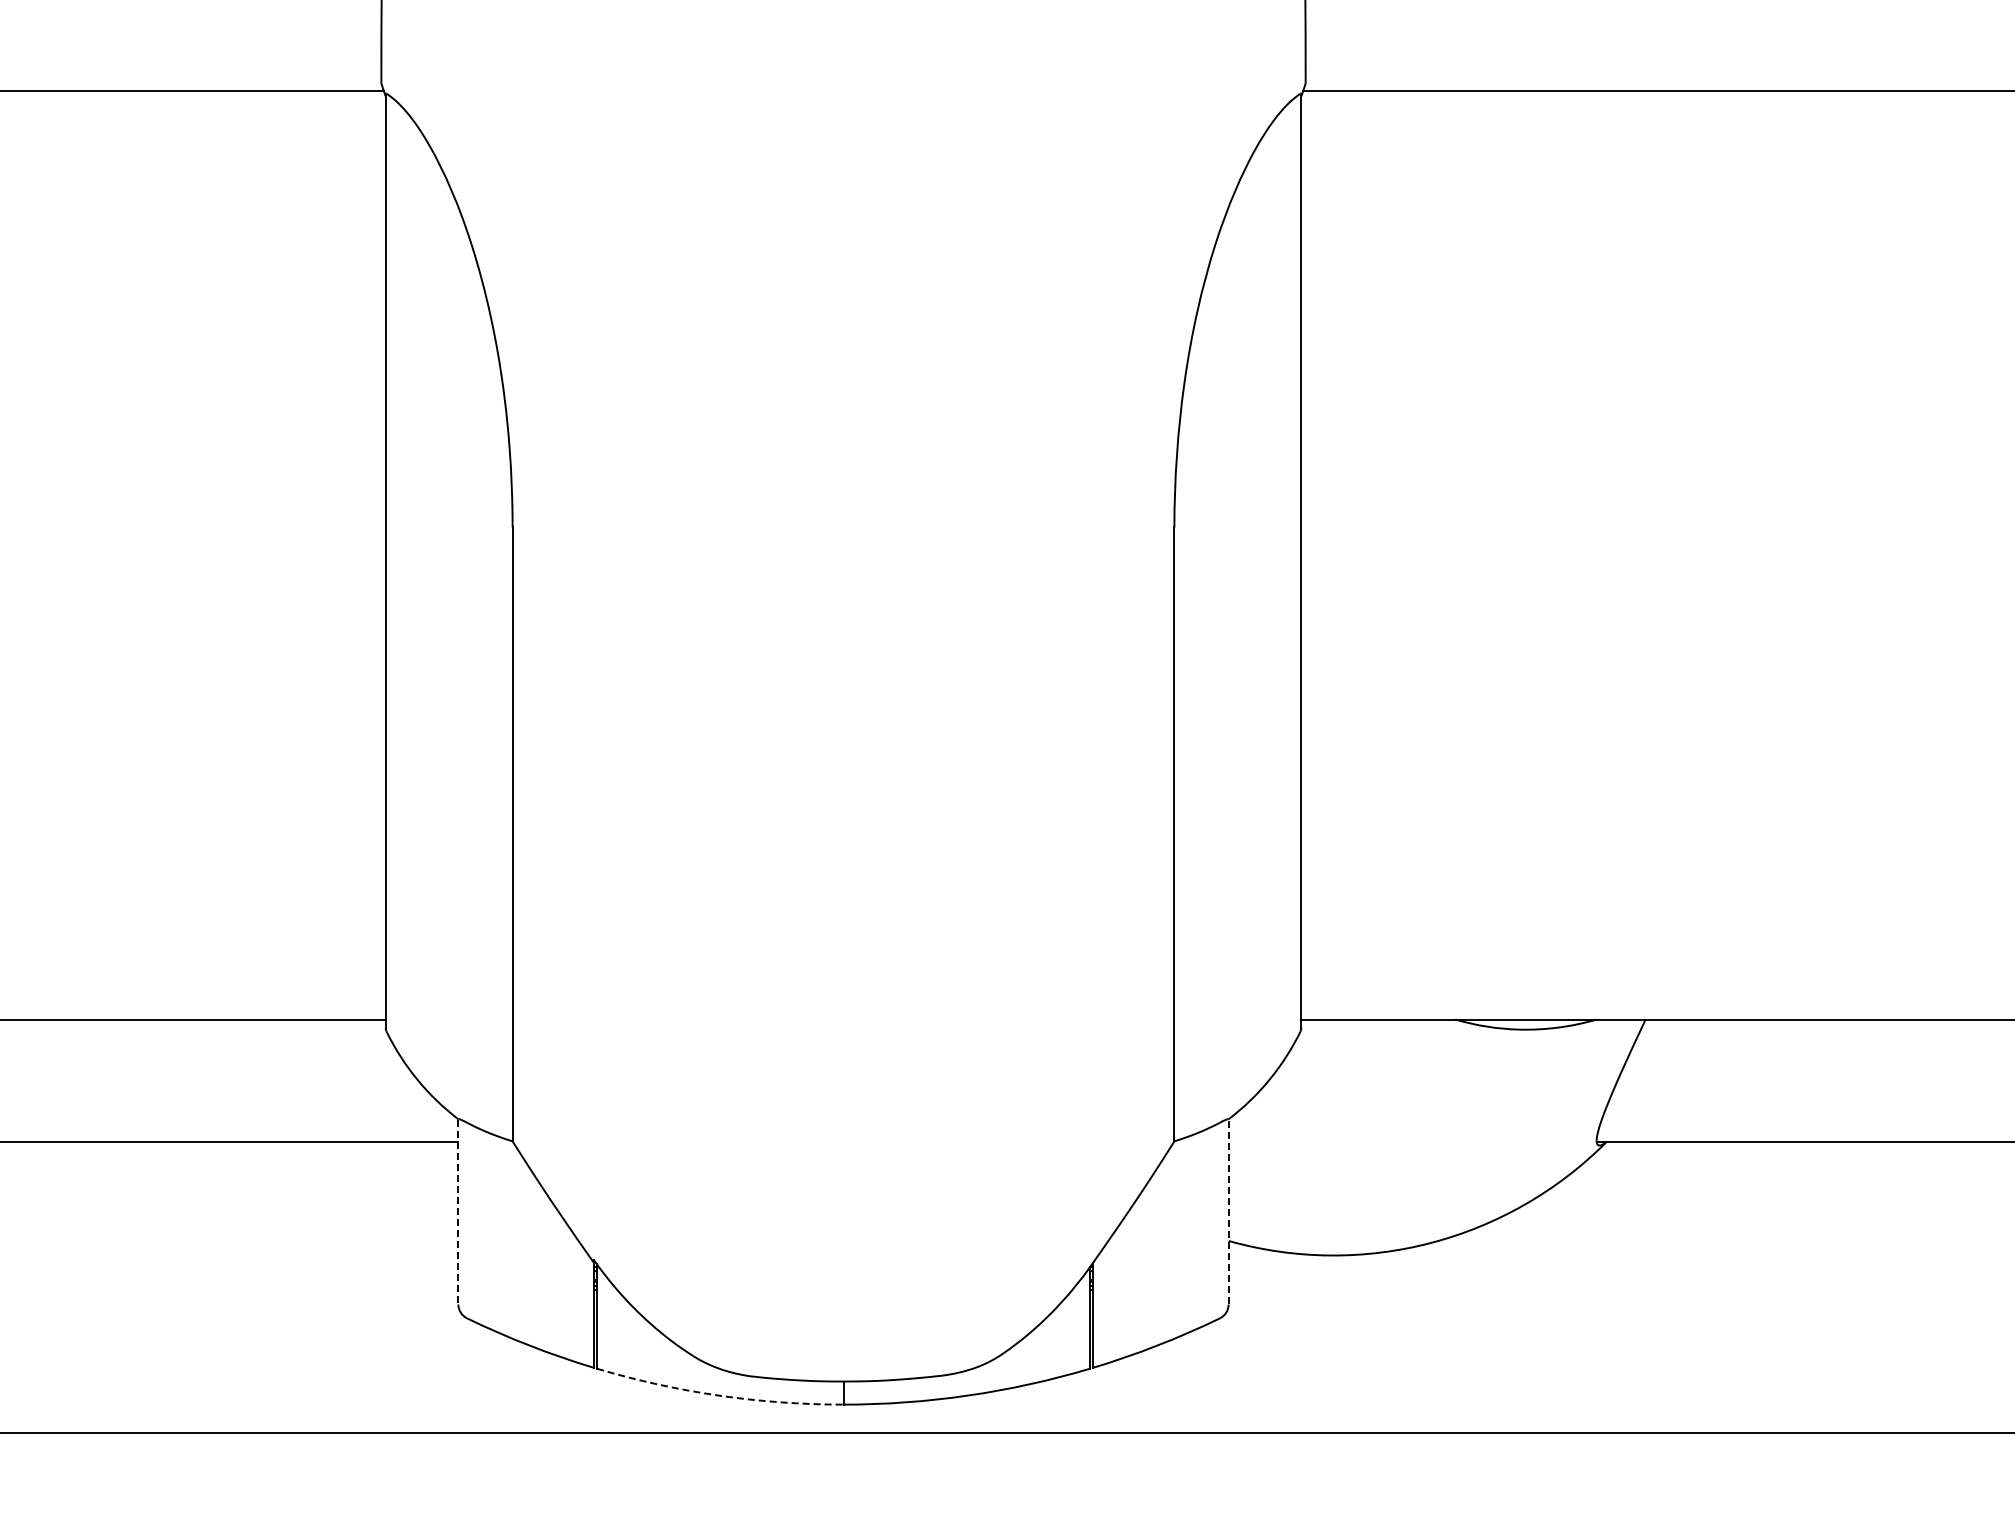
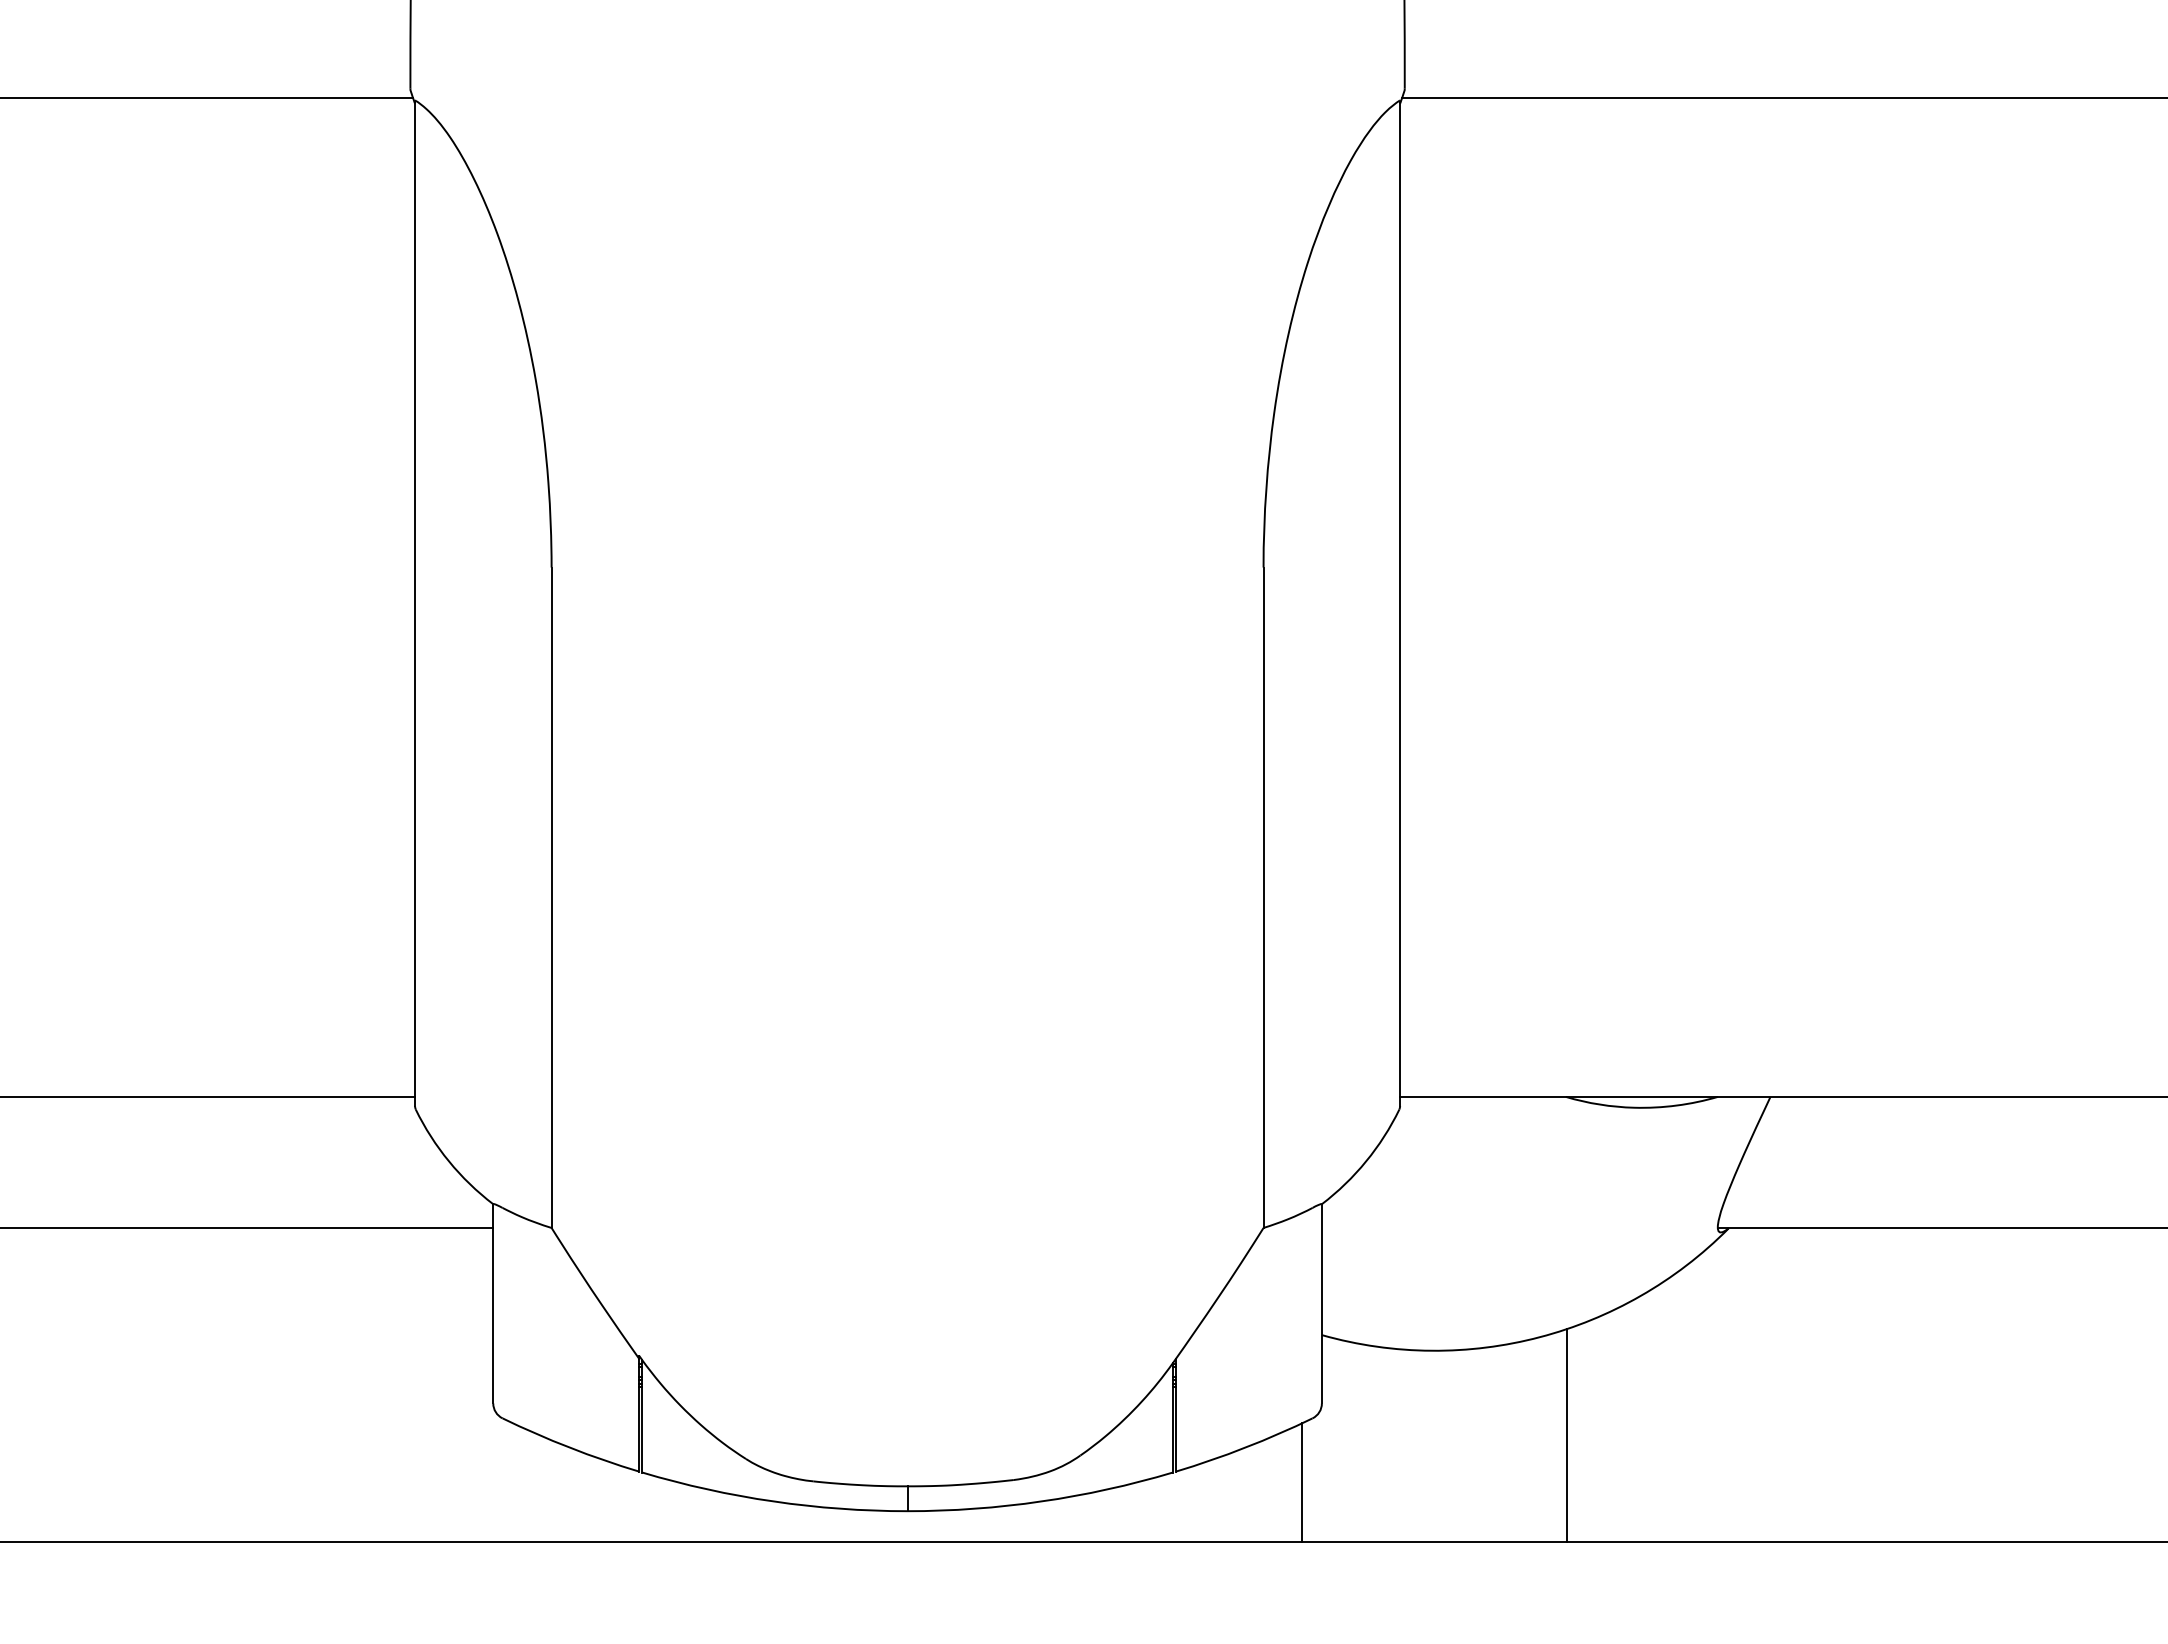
line: (1228, 1211) -> (1321, 1303), dashed -> solid
line: (458, 1212) -> (493, 1304), dashed -> solid
line: (1456, 1334) -> (1567, 1435), added
line: (1210, 1377) -> (1302, 1482), added
arc: (718, 1395) -> (773, 1501), dashed -> solid

